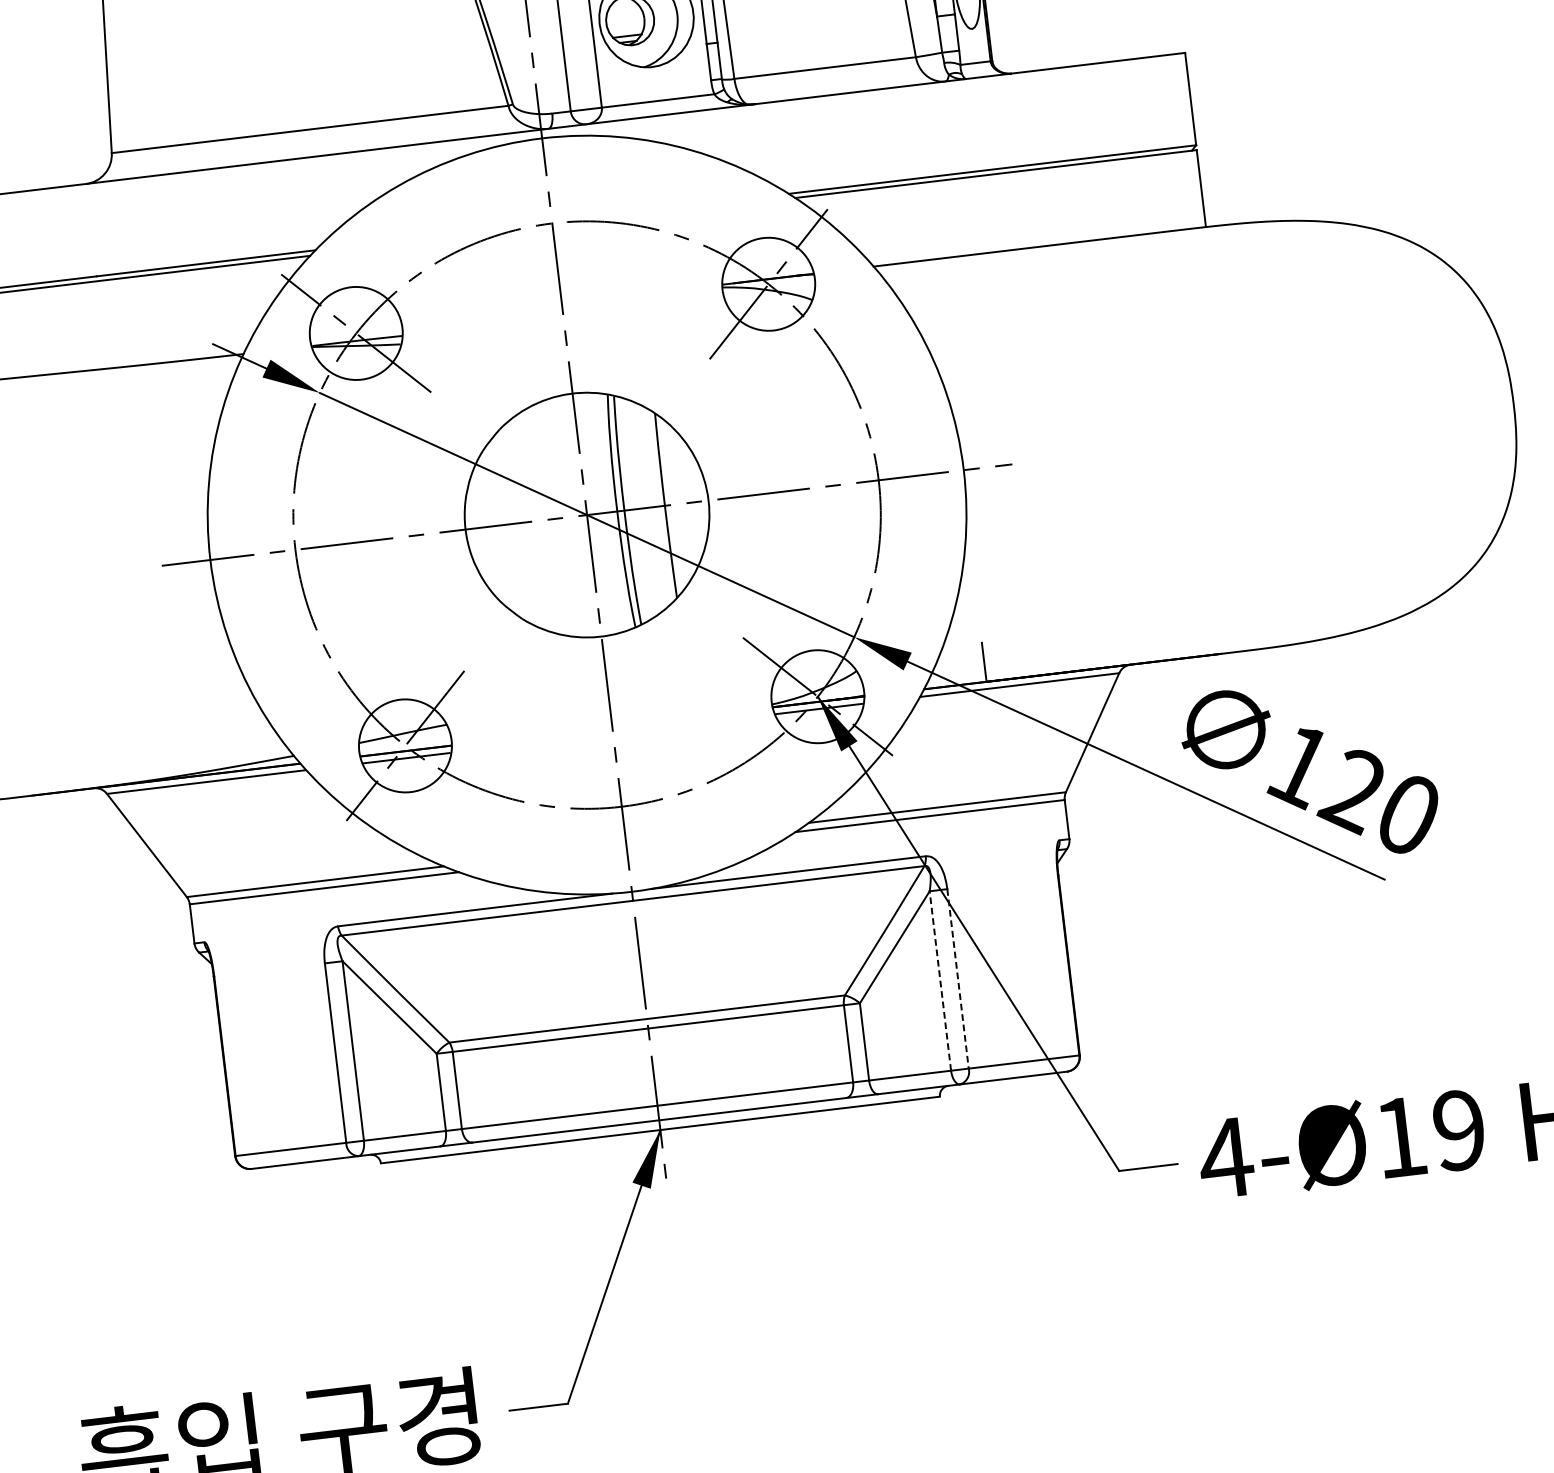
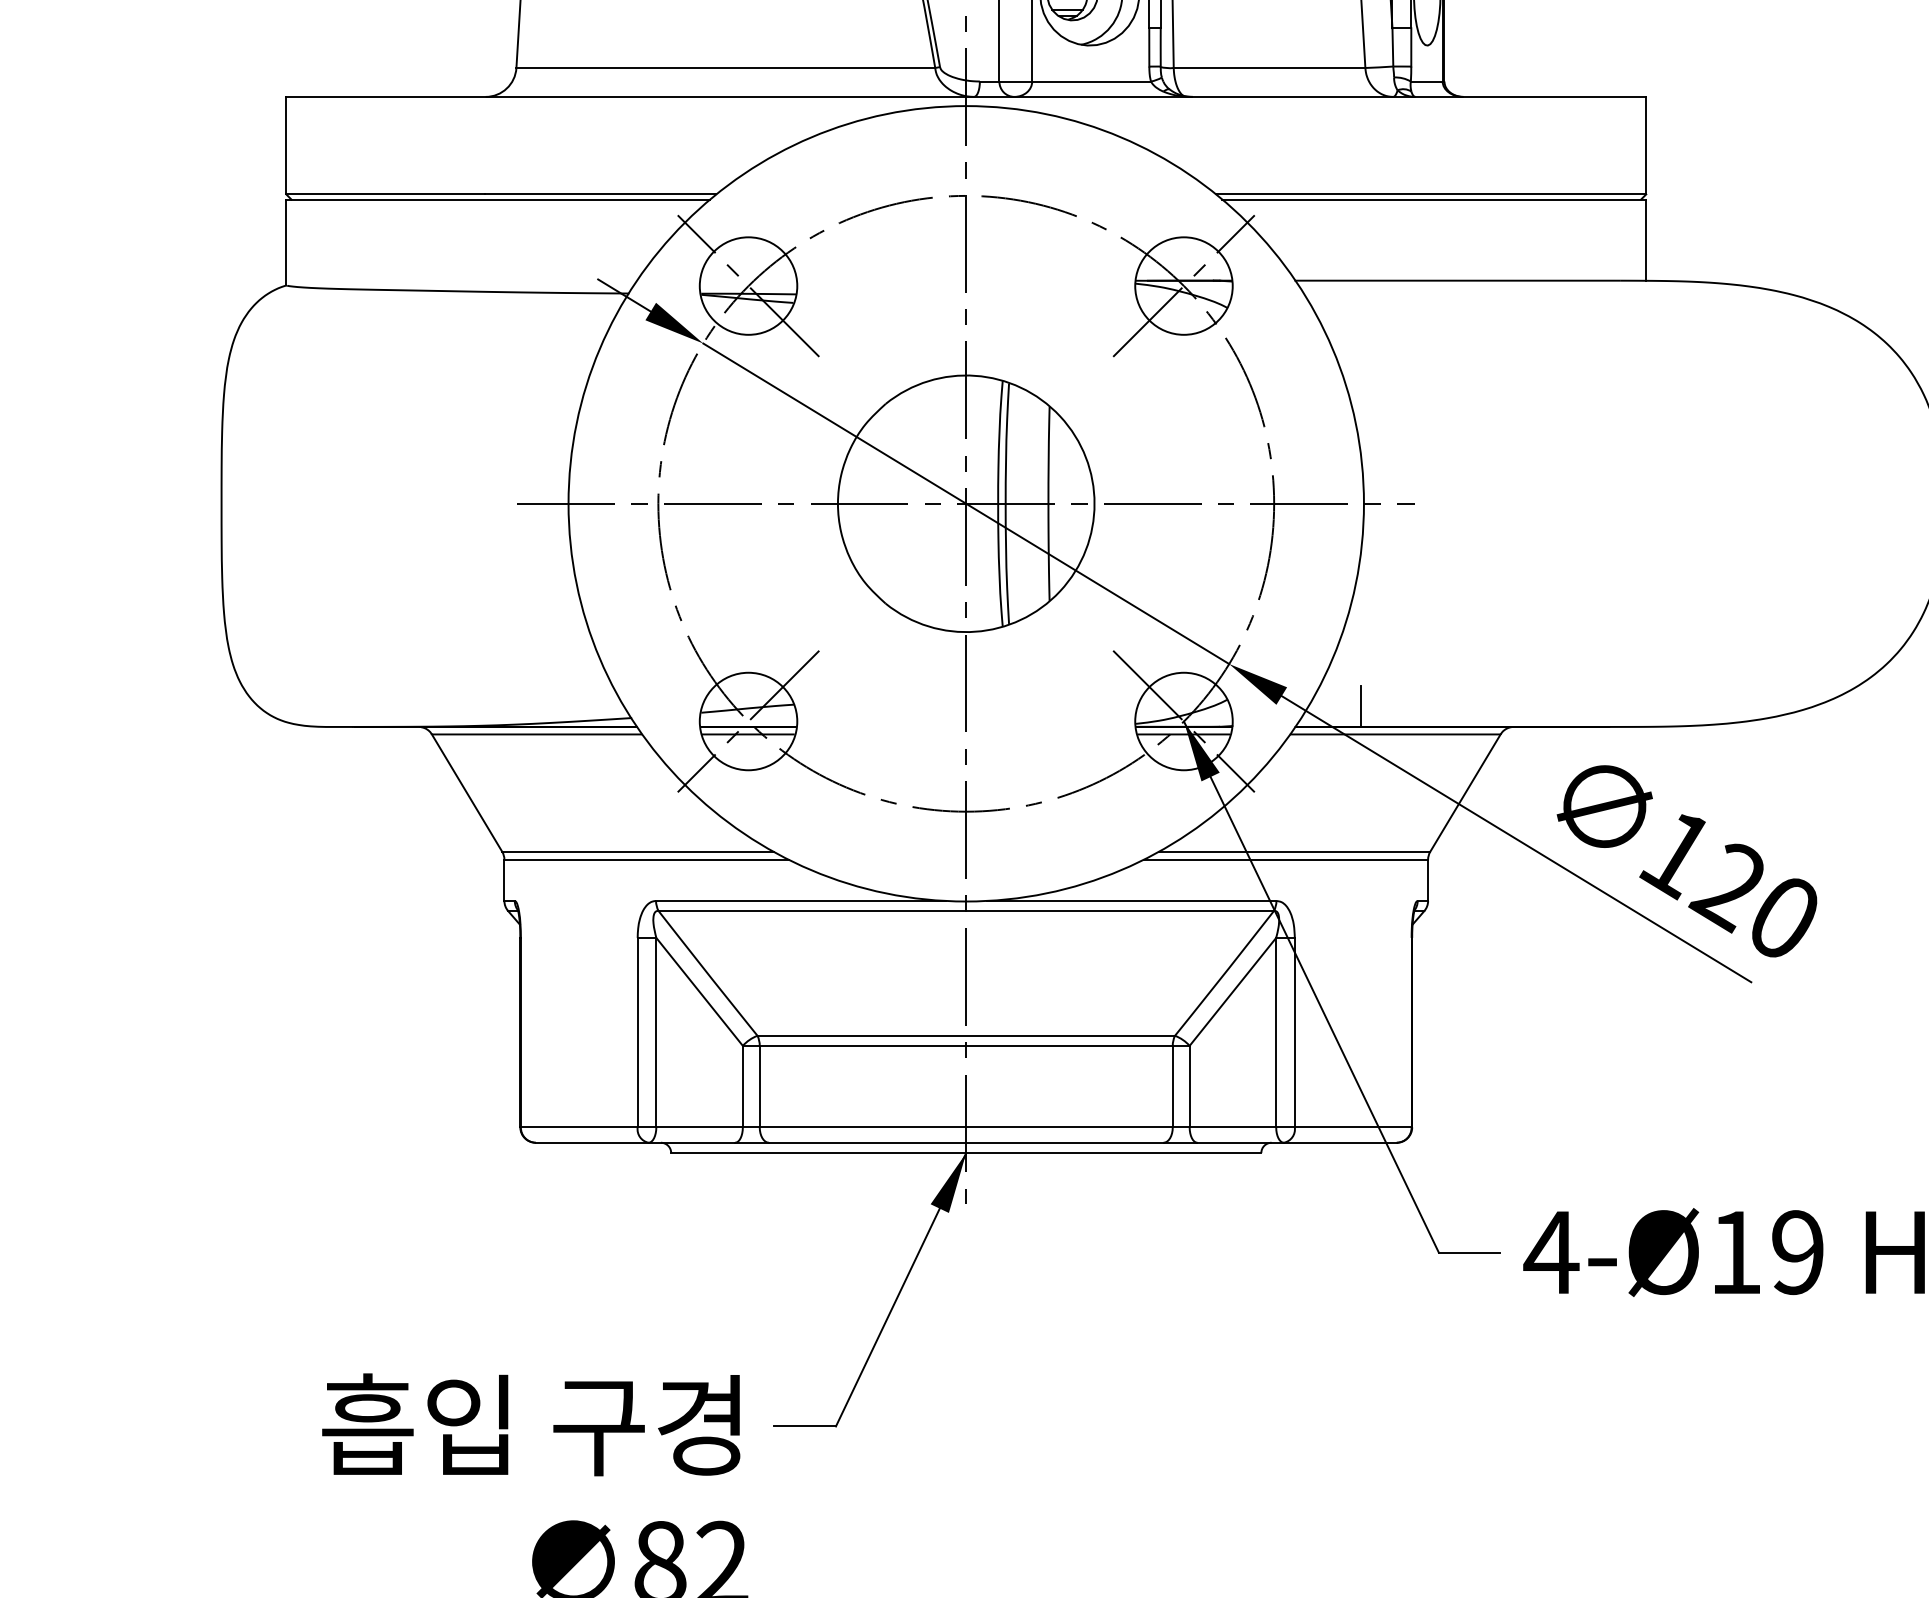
line: (957, 978) -> (1294, 1032), dashed -> solid
line: (940, 980) -> (1276, 1032), dashed -> solid

